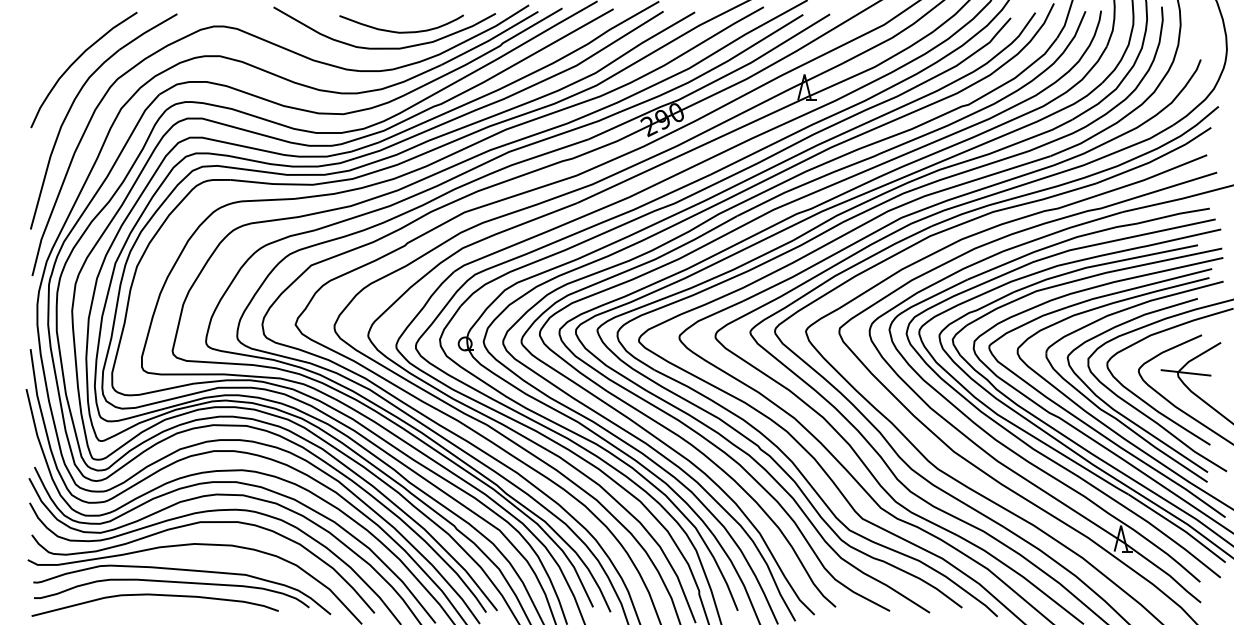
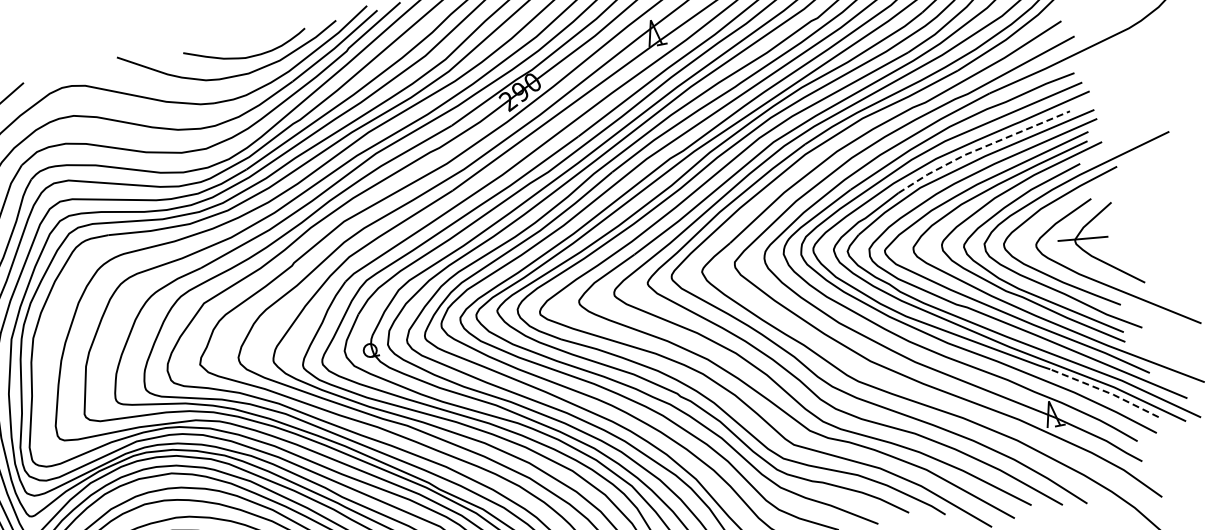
line: (1103, 264) -> (980, 148), solid -> dashed
line: (1178, 526) -> (1105, 391), solid -> dashed

